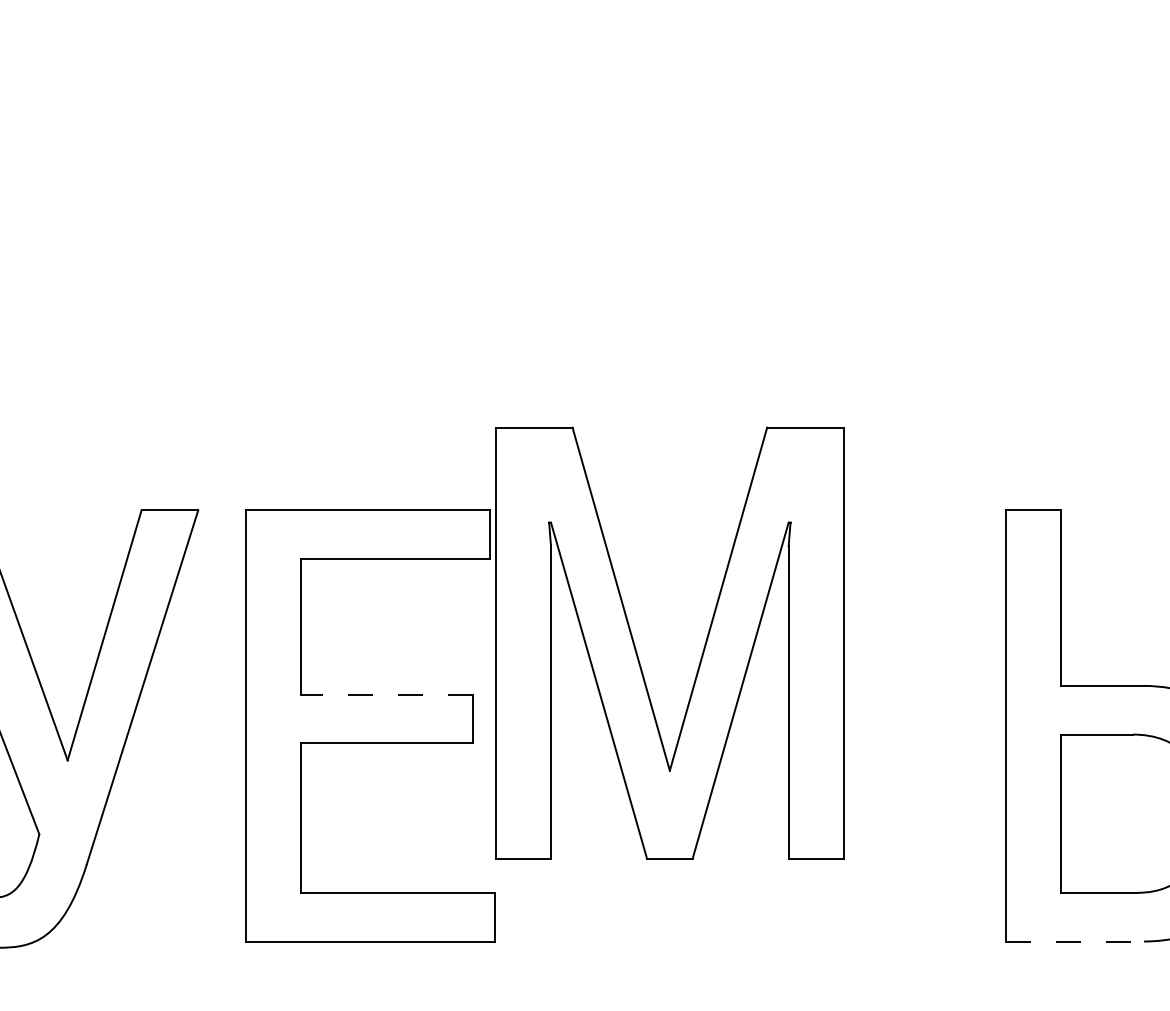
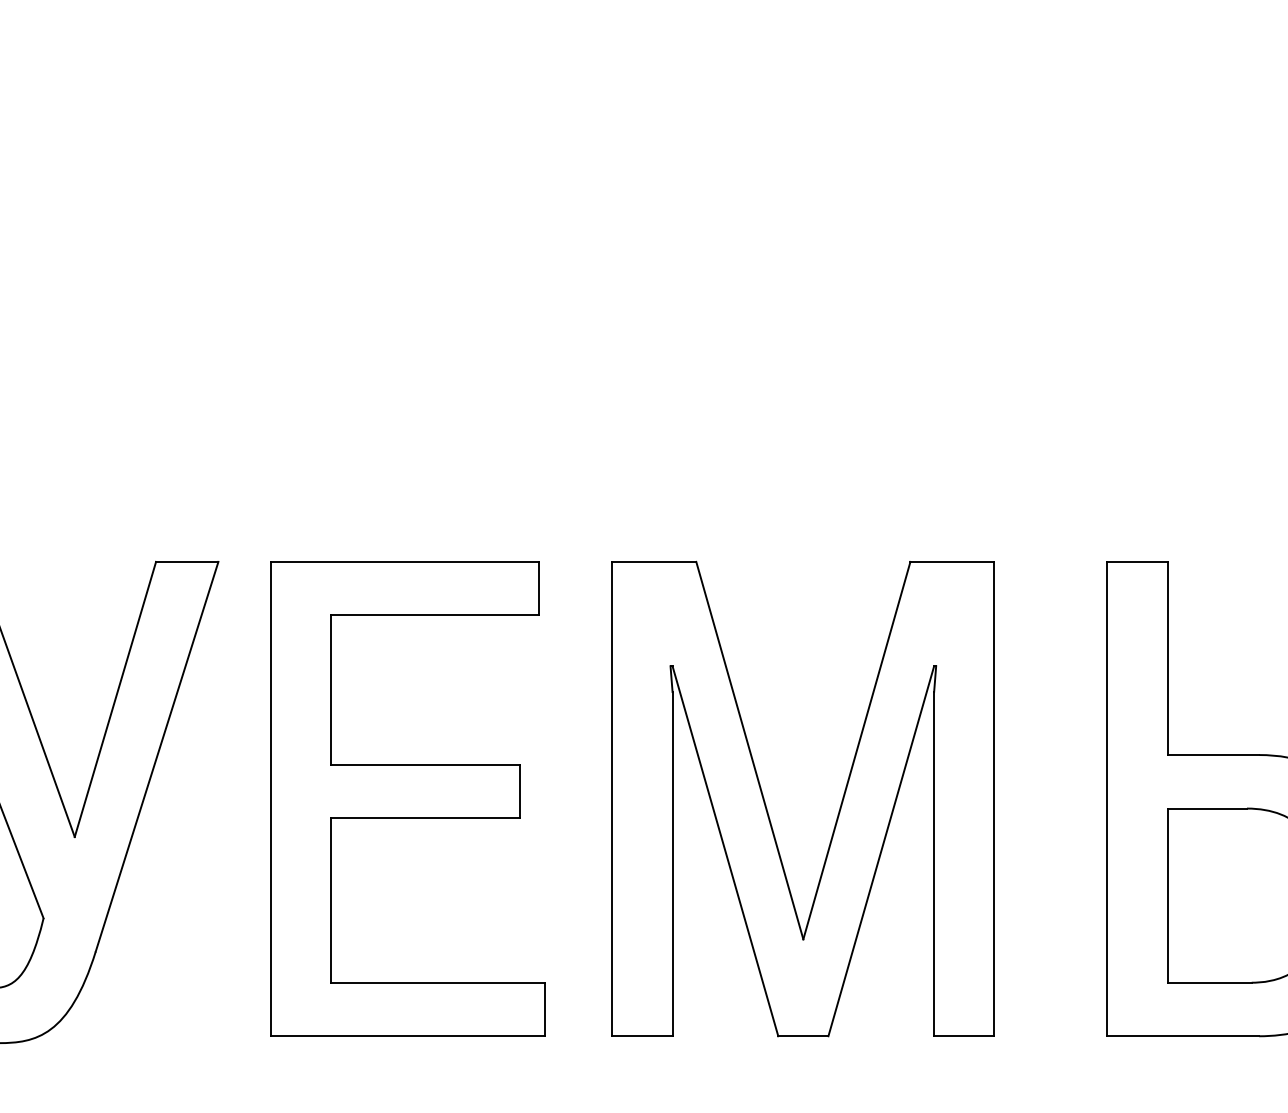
part: (637, 651) -> (767, 808), moved
line: (386, 694) -> (425, 764), dashed -> solid
line: (1075, 941) -> (1183, 1036), dashed -> solid

